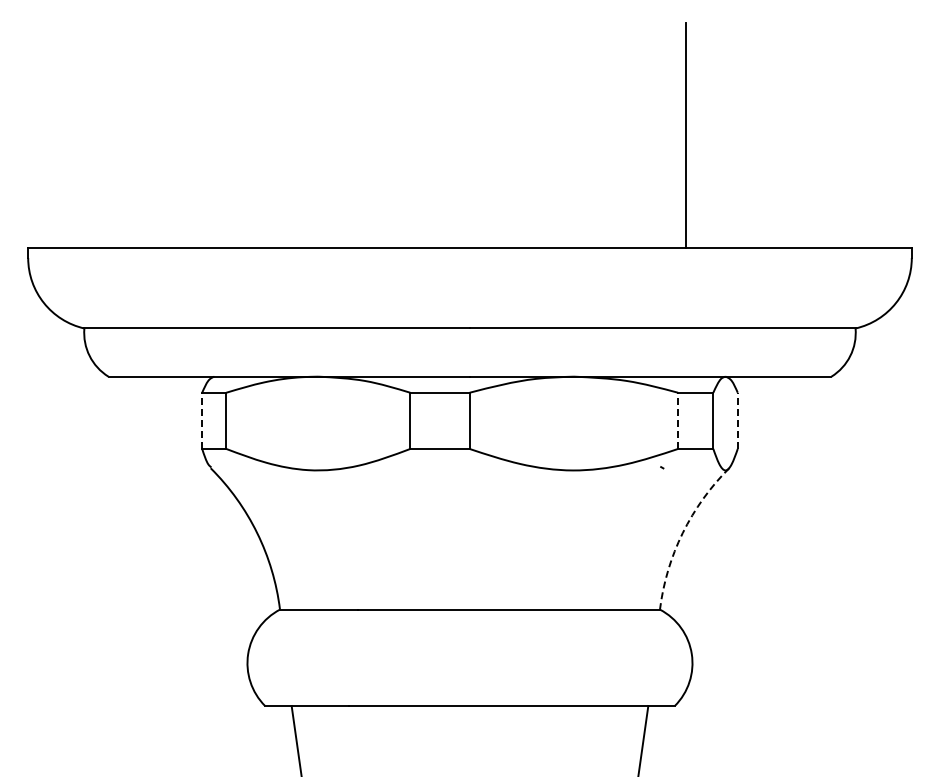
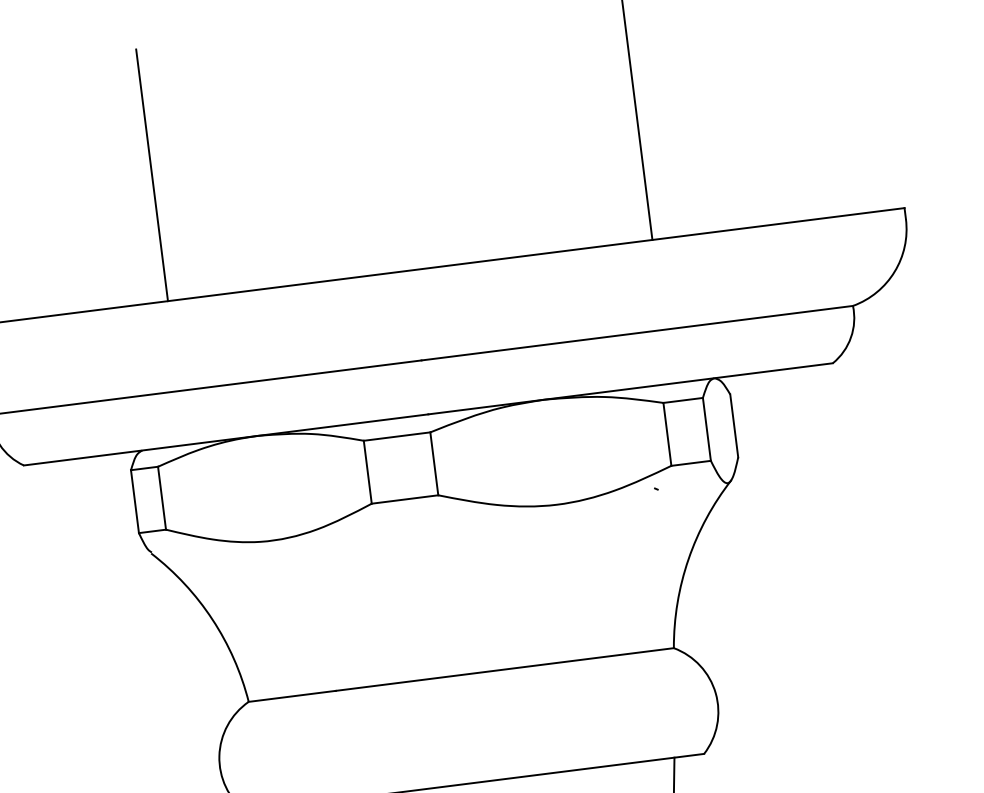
line: (253, 135) -> (152, 175), added
line: (202, 420) -> (135, 501), dashed -> solid
line: (678, 420) -> (667, 433), dashed -> solid
line: (737, 420) -> (733, 425), dashed -> solid
arc: (682, 533) -> (688, 559), dashed -> solid

